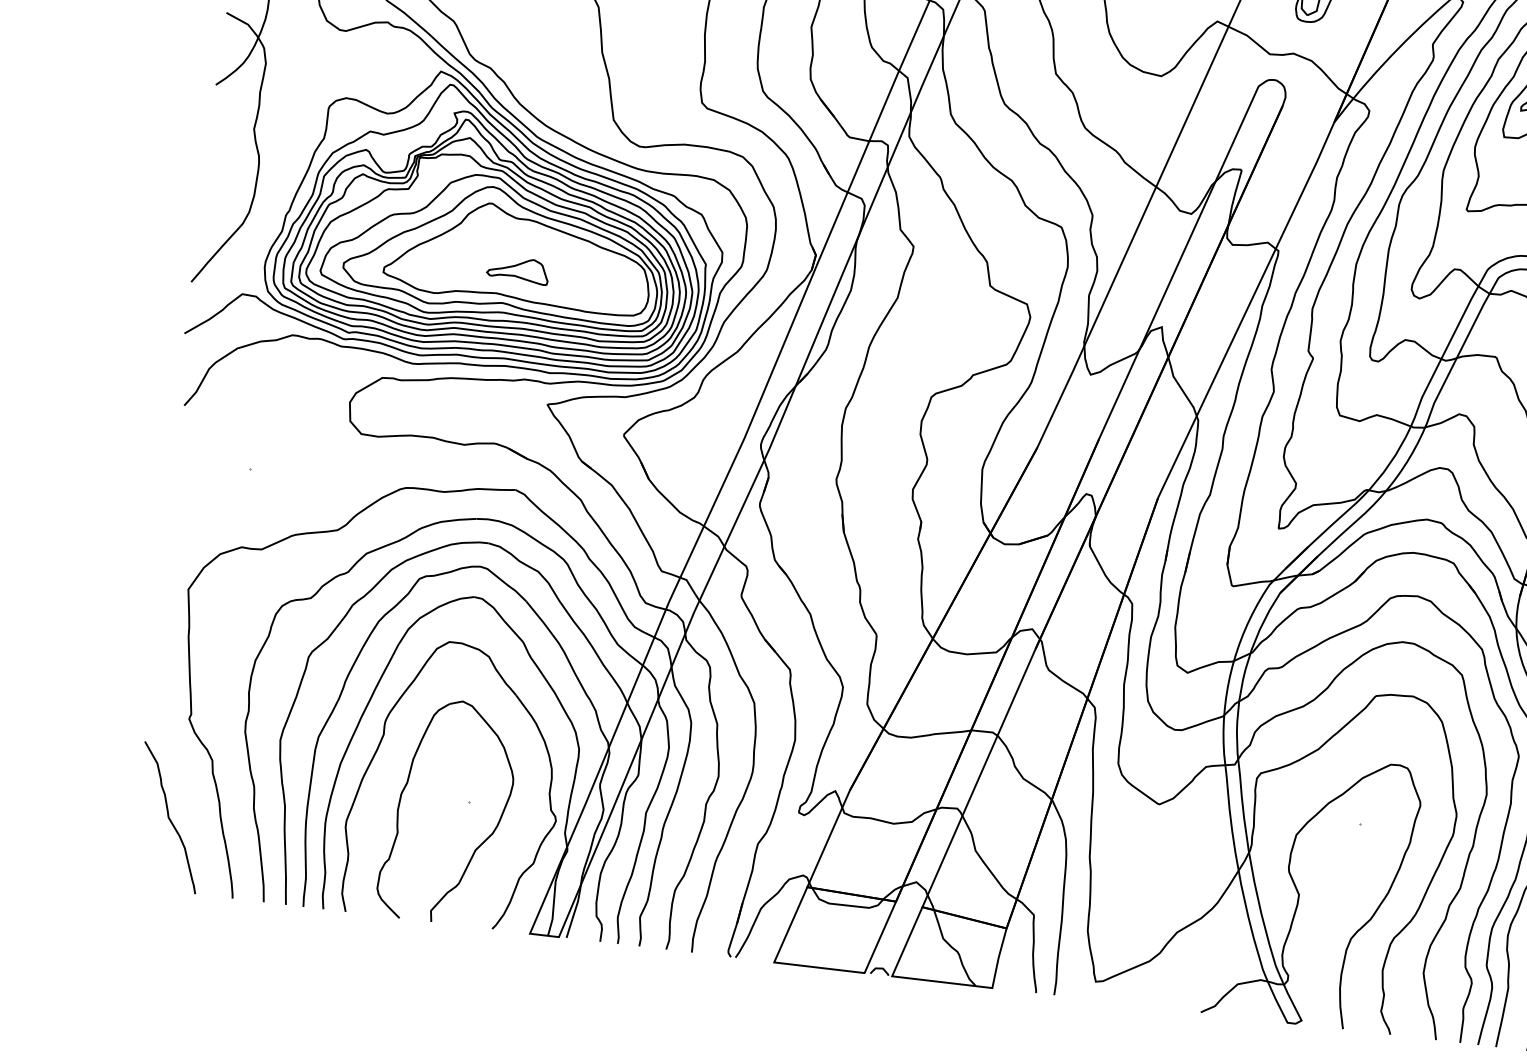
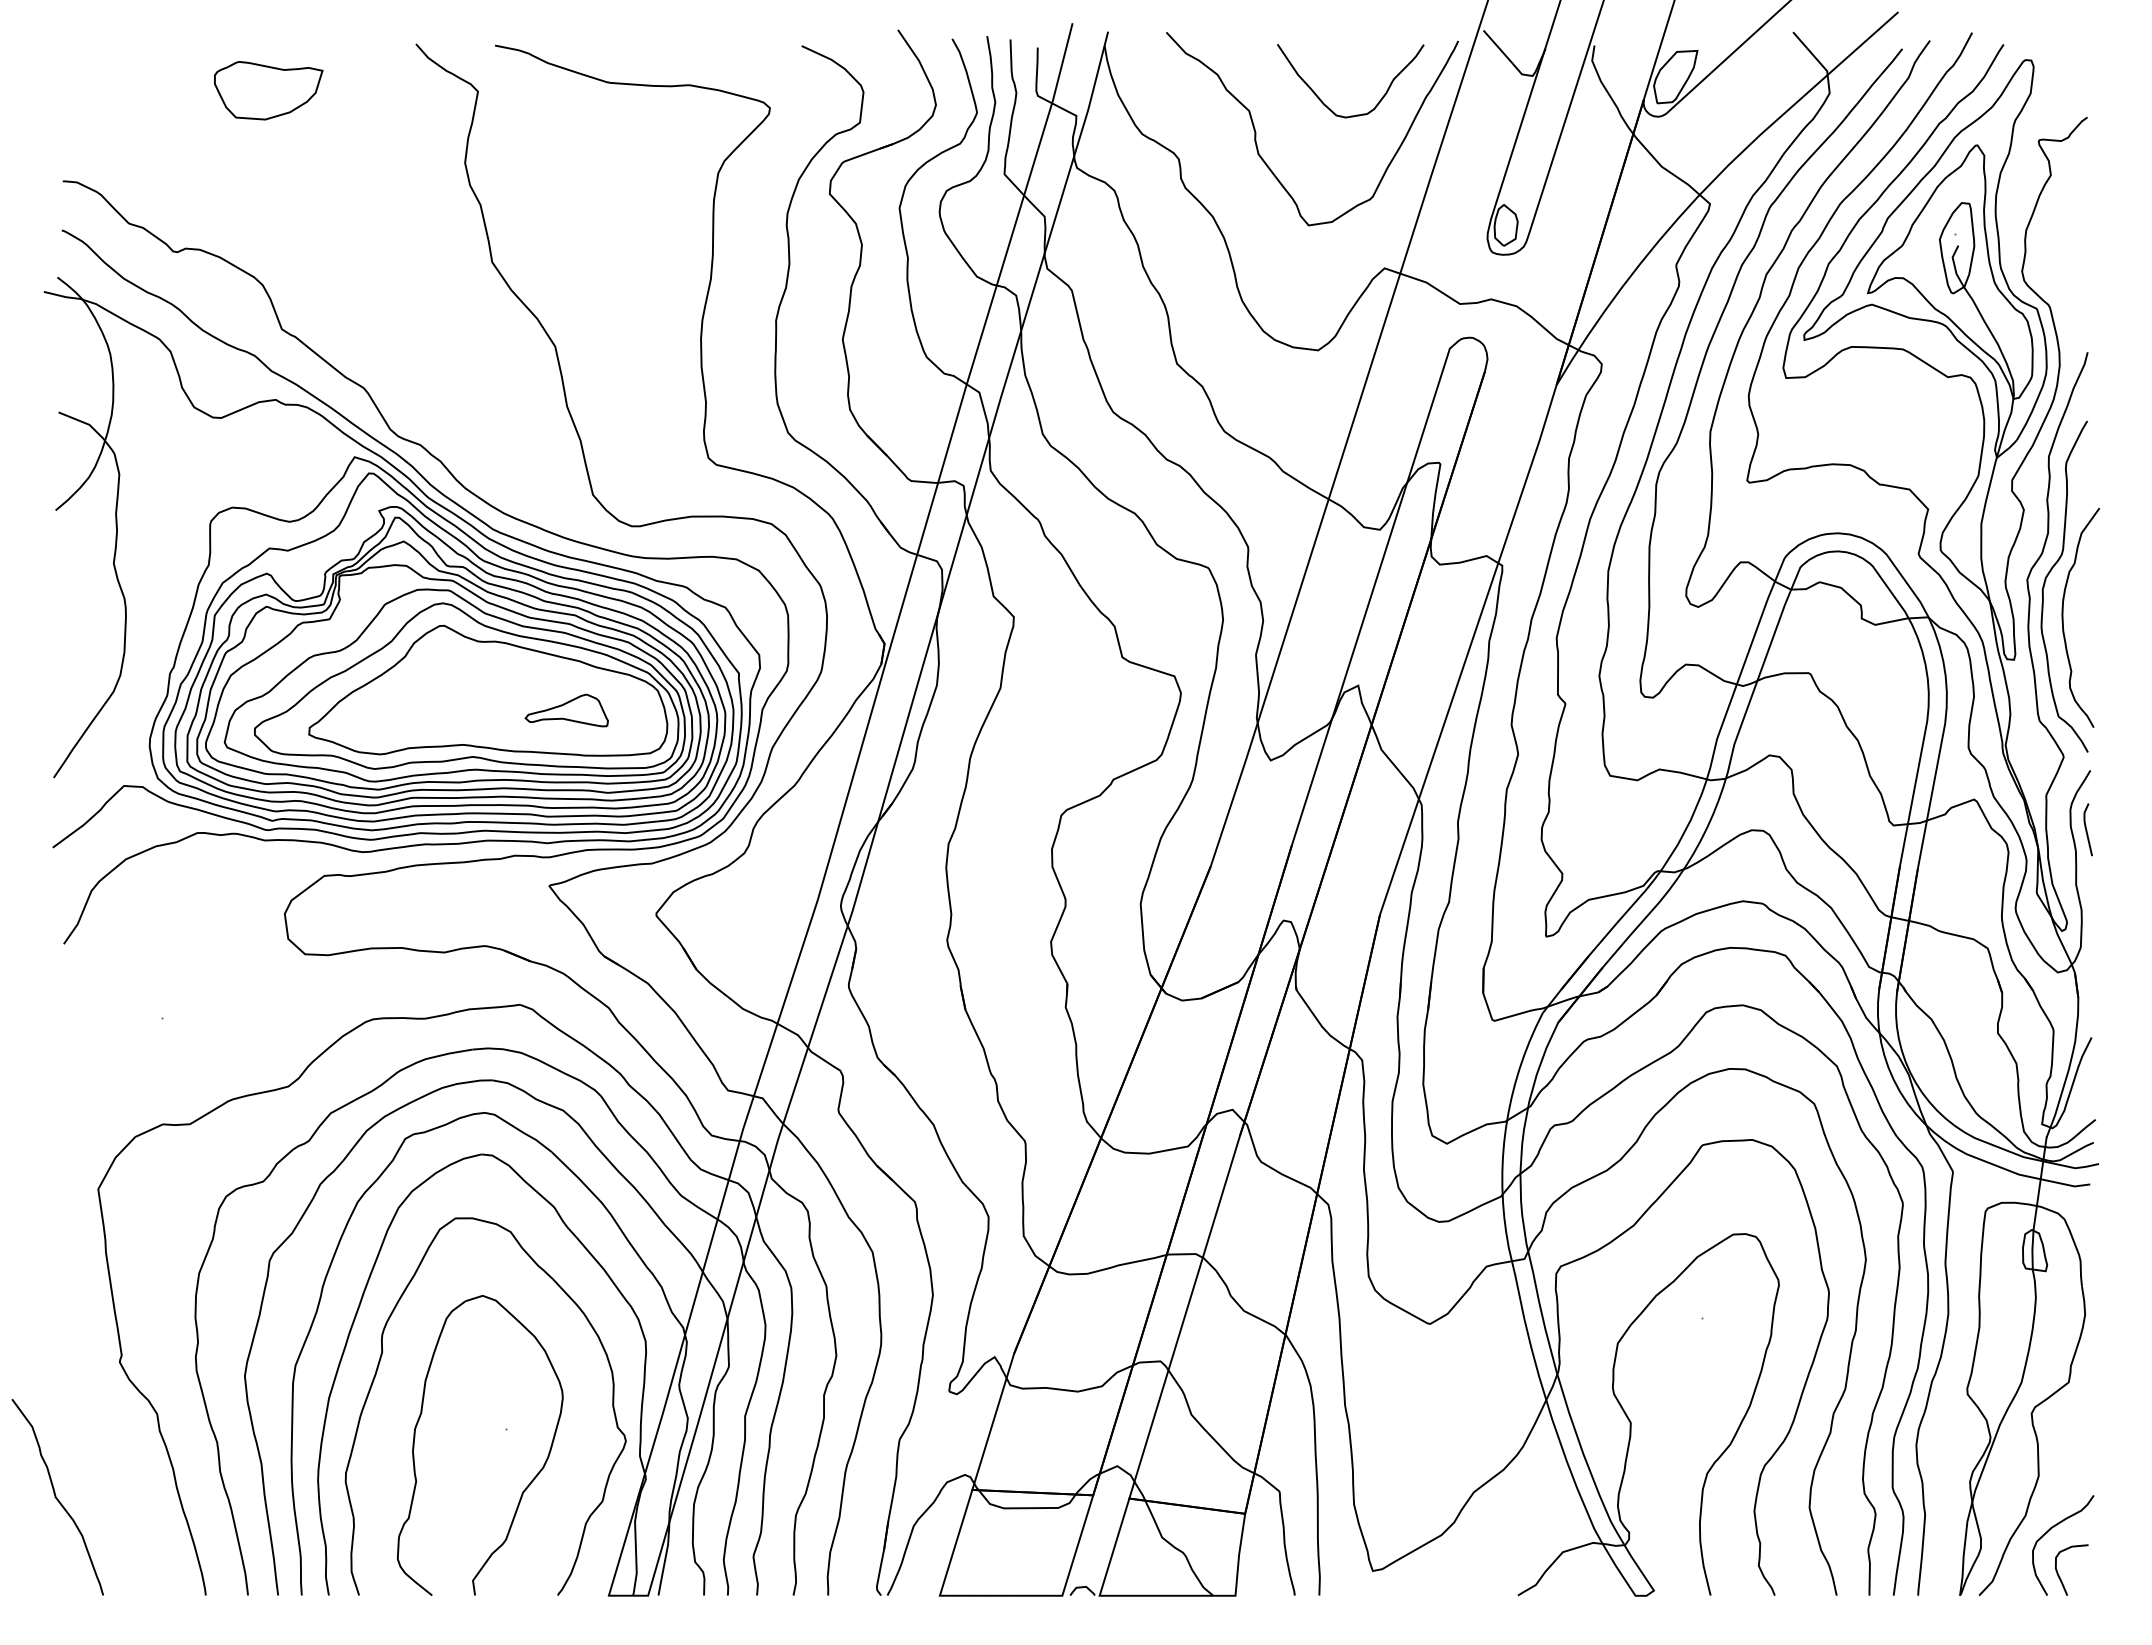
part: (517, 270) -> (566, 710), moved
curve: (169, 817) -> (57, 1497), moved

